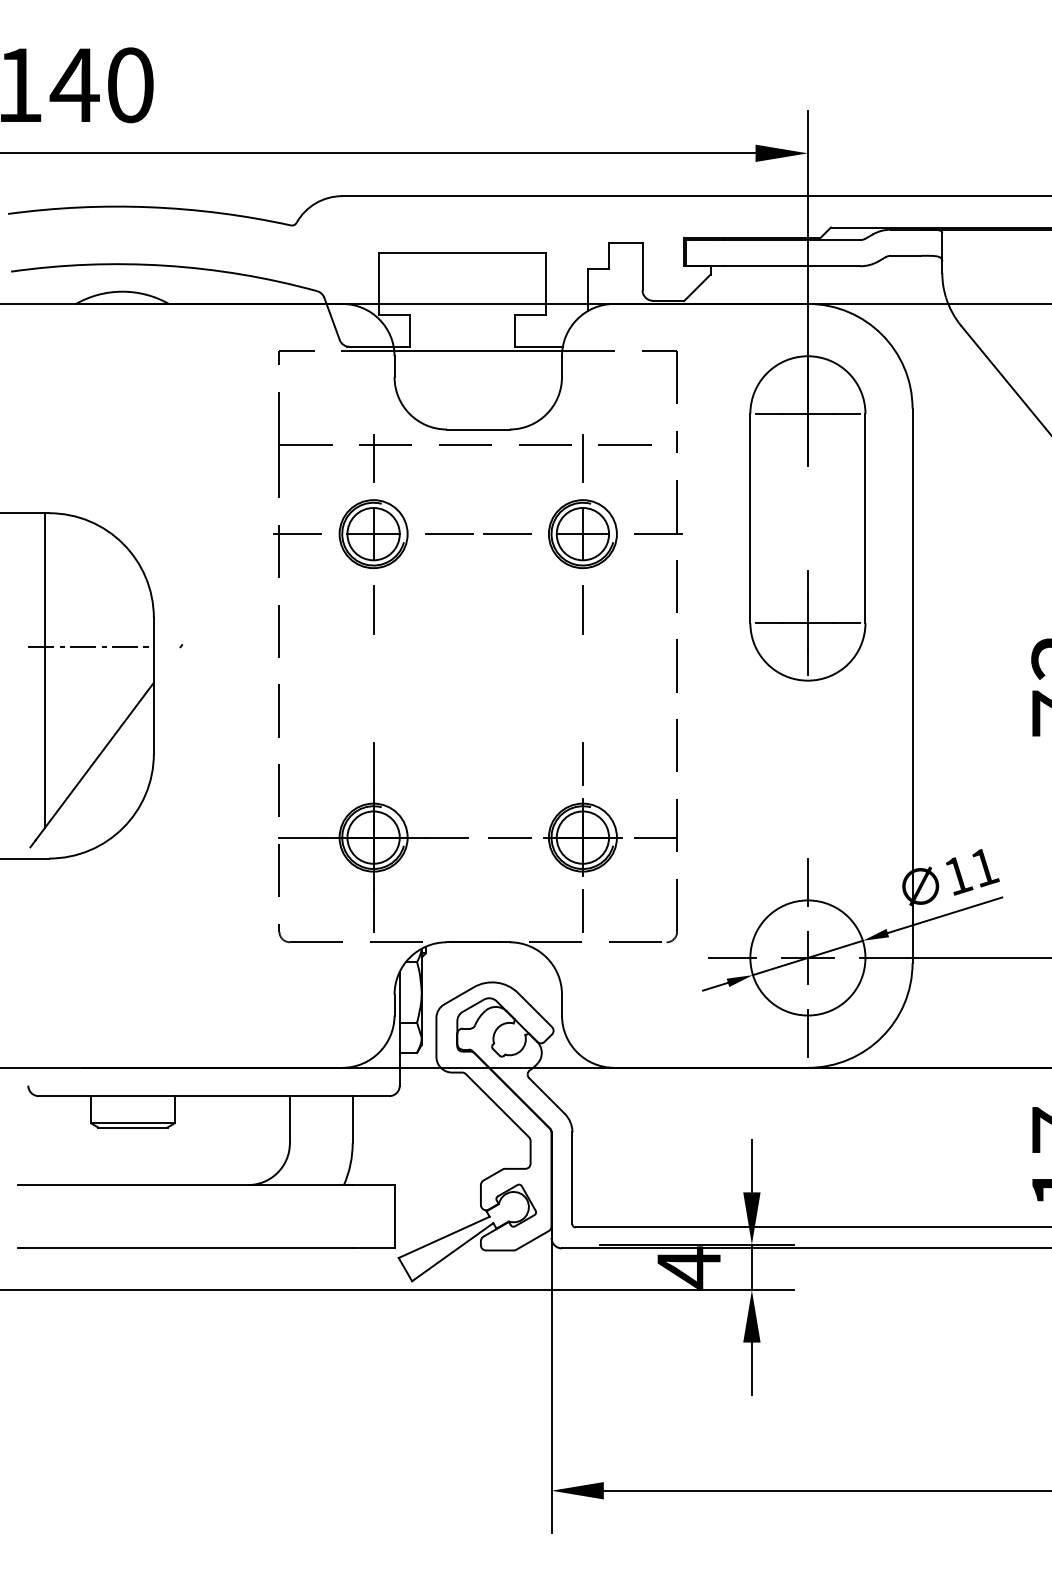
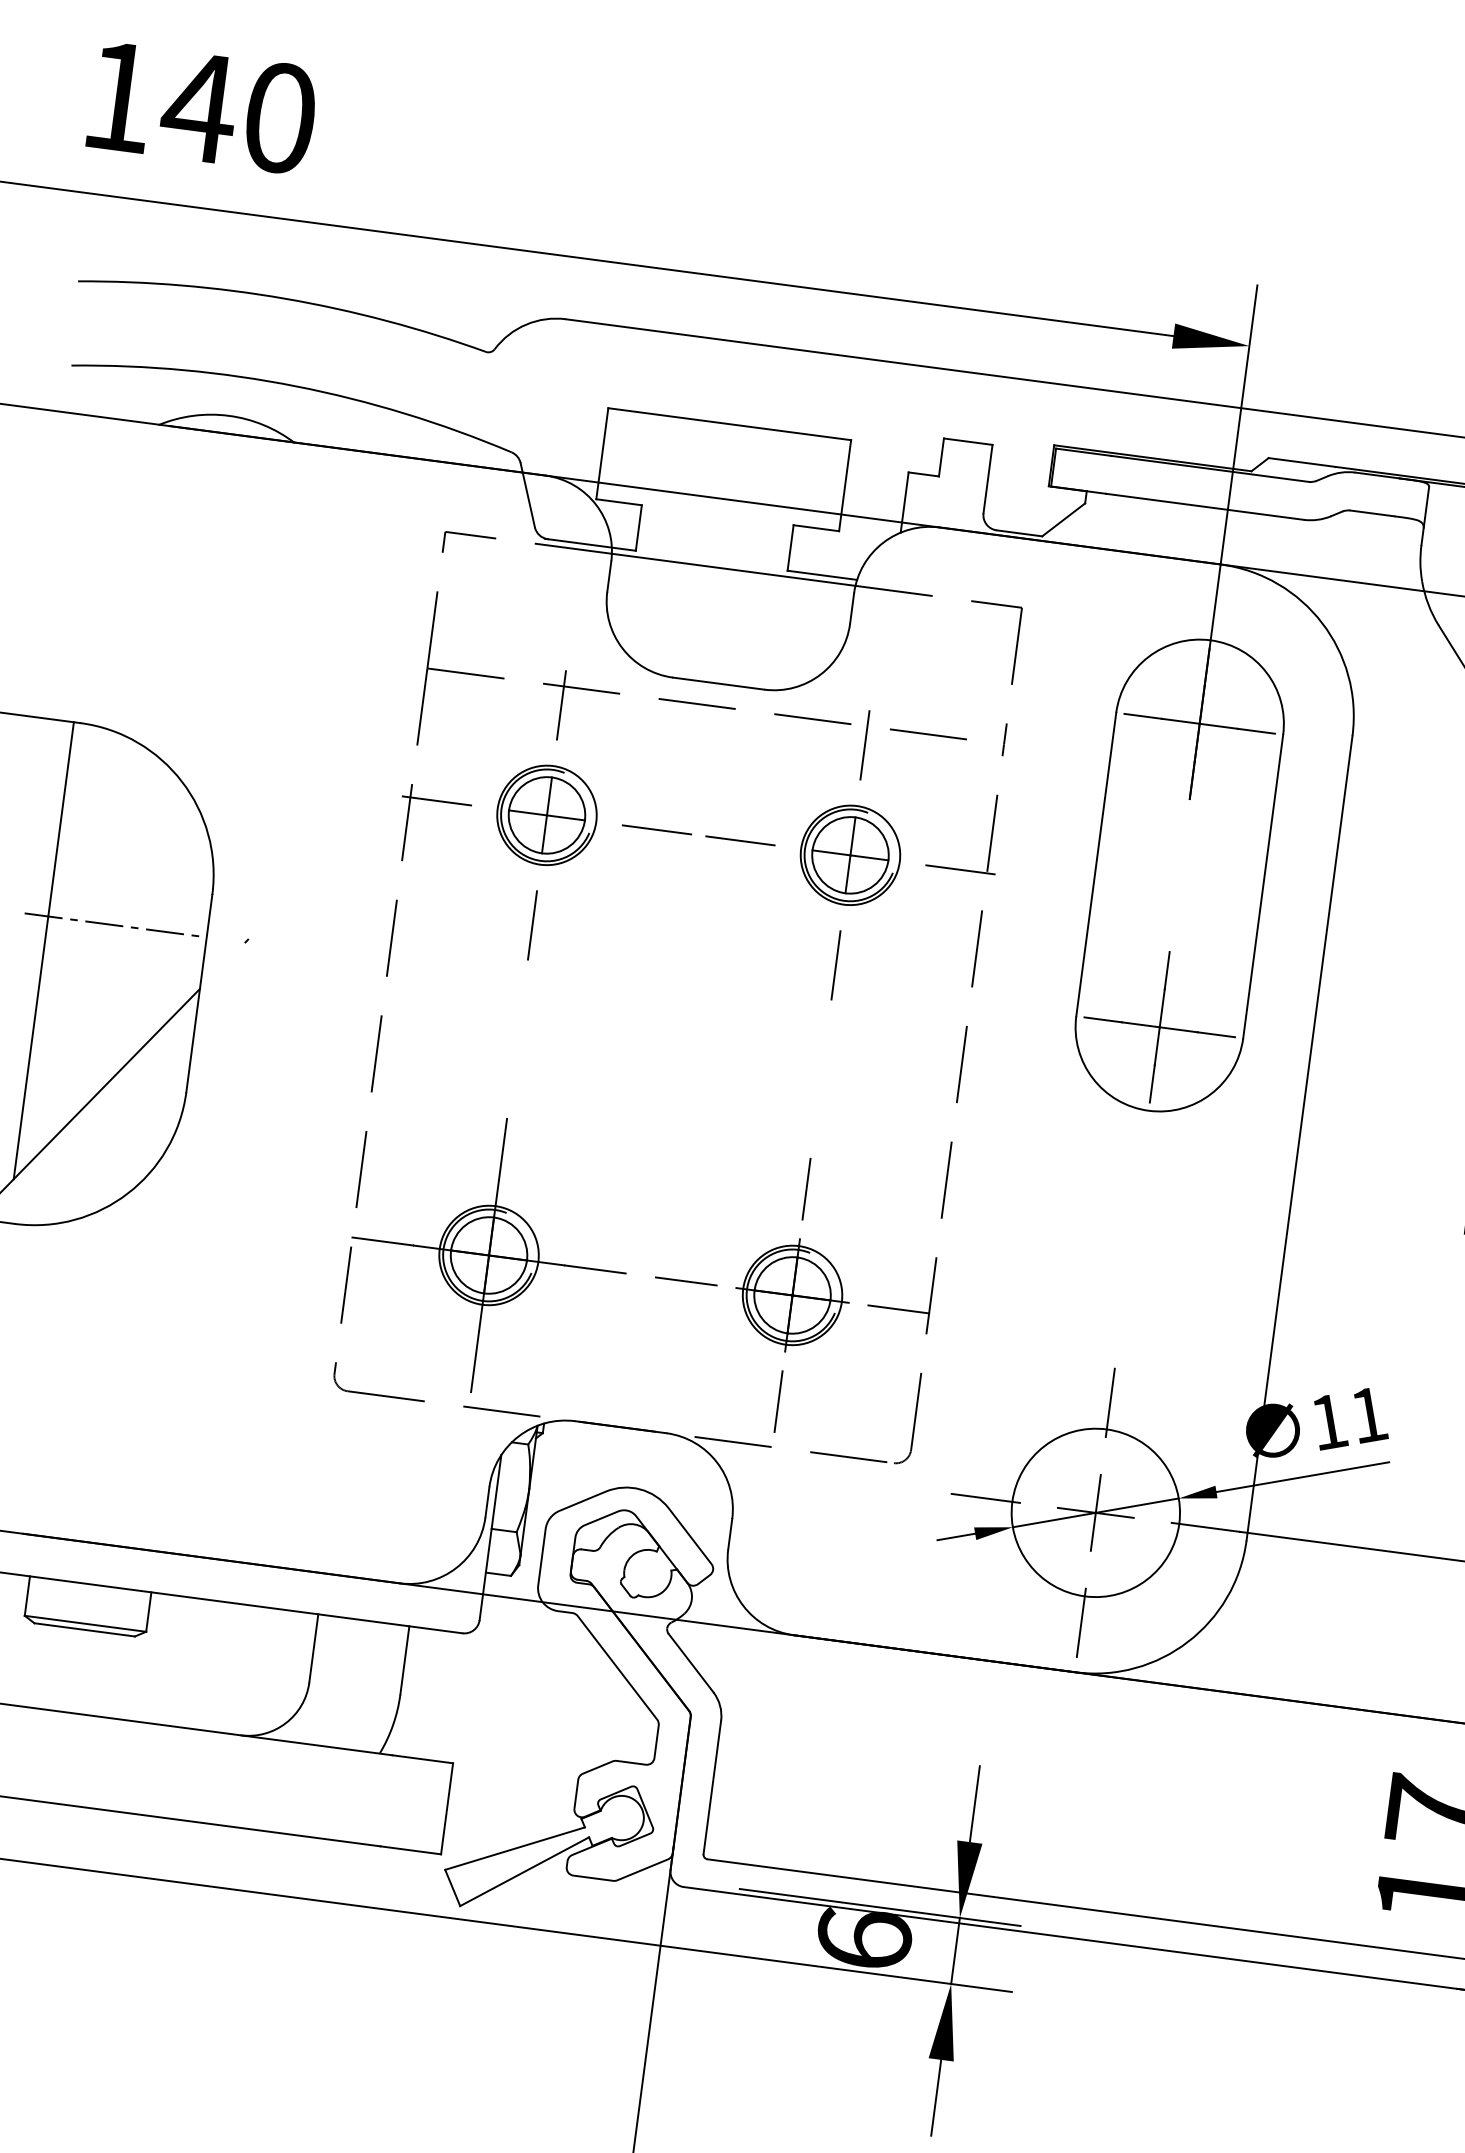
text: (688, 1267) -> (863, 1938), 4 -> 6

